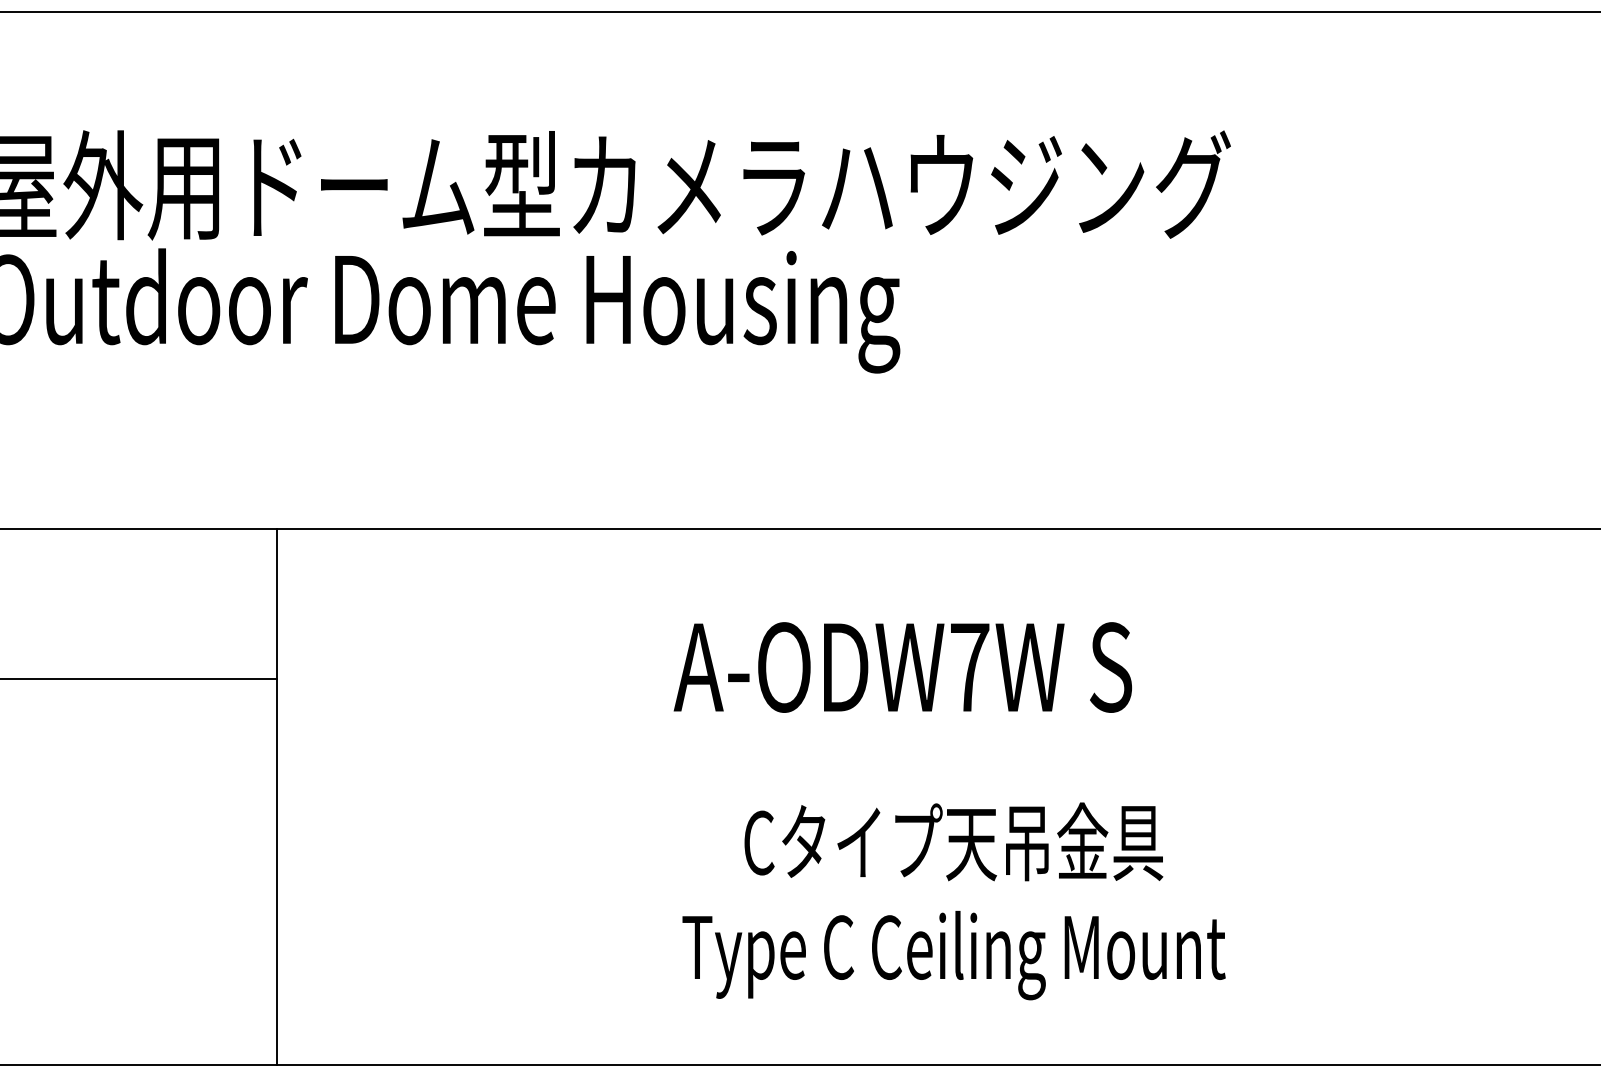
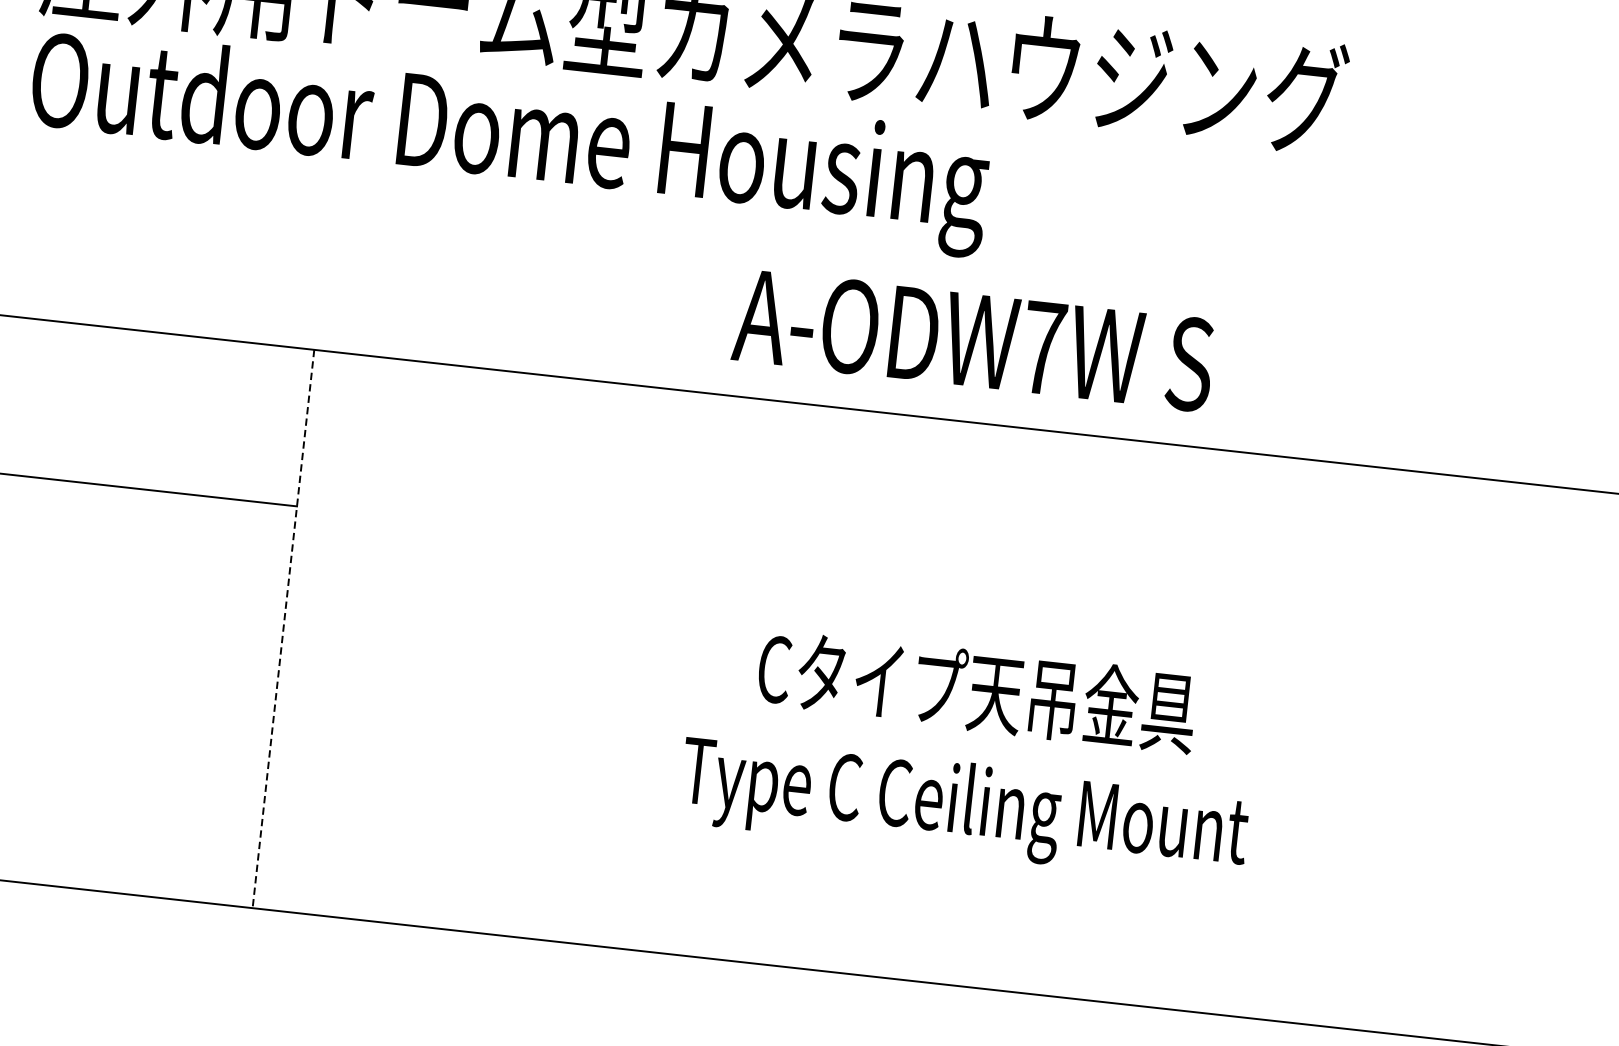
text: (902, 667) -> (973, 340), moved
line: (277, 797) -> (283, 629), solid -> dashed
text: (953, 901) -> (969, 752), moved

